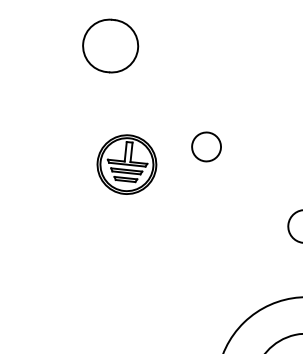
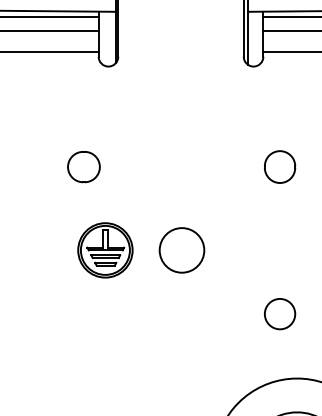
part: (110, 46) -> (83, 167), size x0.62
circle: (206, 147) -> (181, 250), size x1.67
part: (127, 164) -> (105, 250), moved

